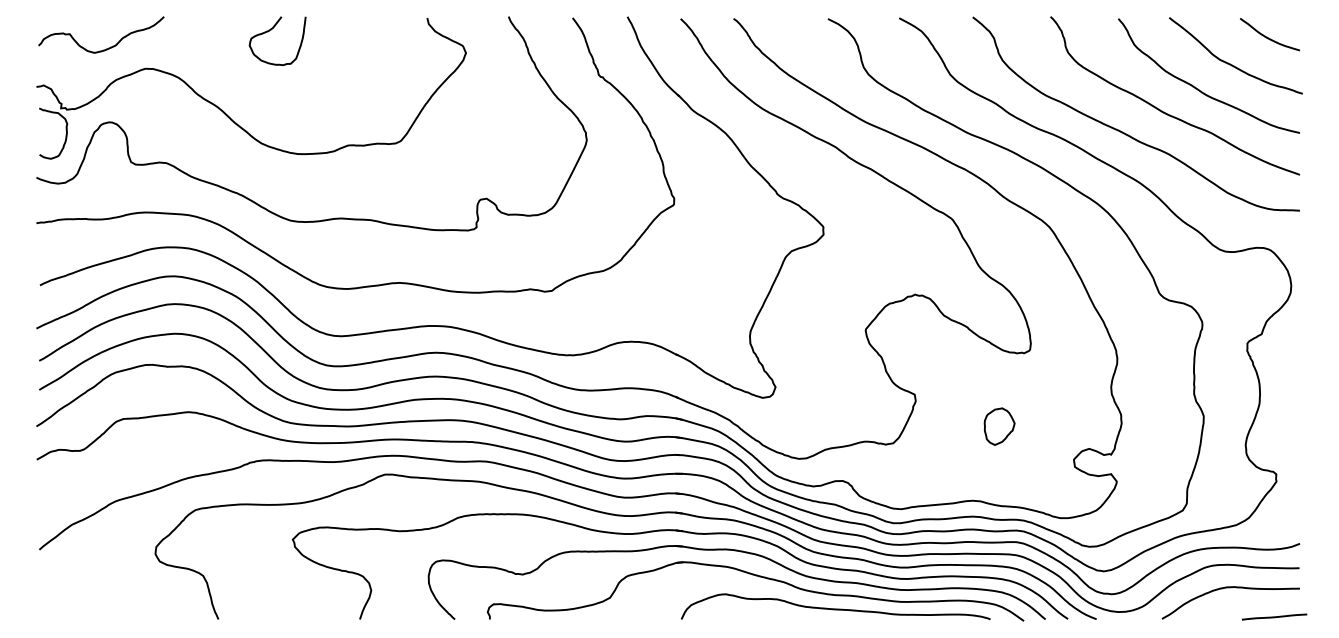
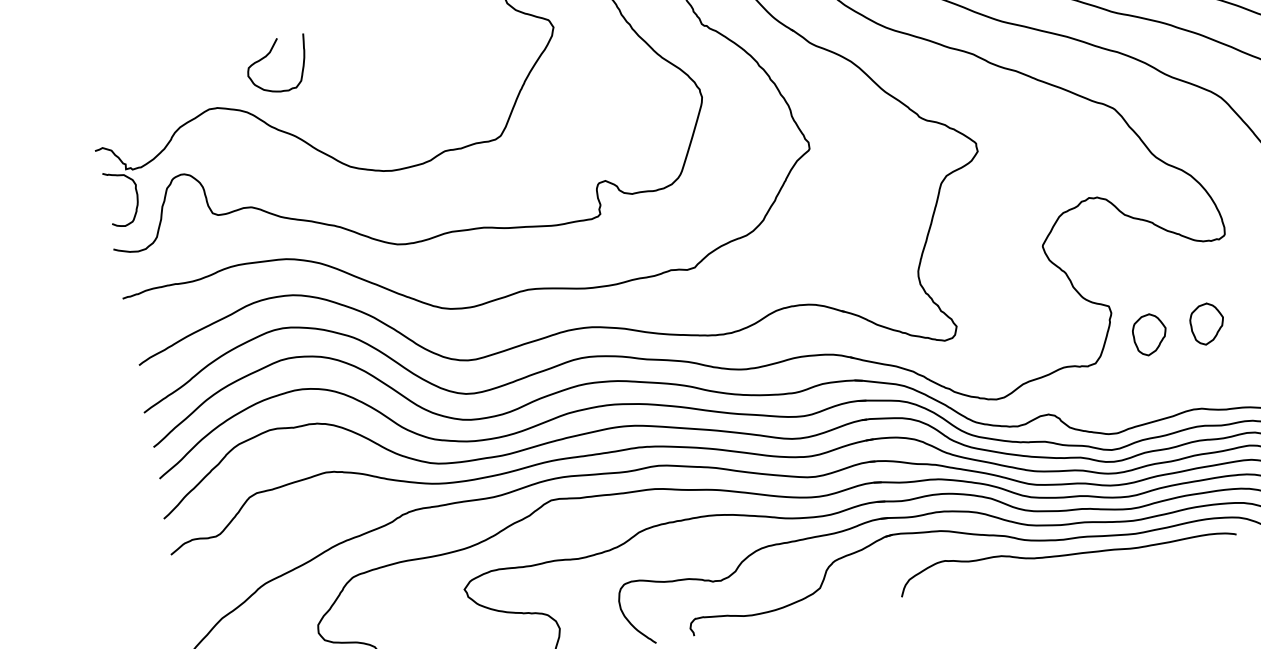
curve: (271, 30) -> (268, 55), moved
curve: (108, 47) -> (165, 93), removed
part: (946, 426) -> (1149, 334), added

